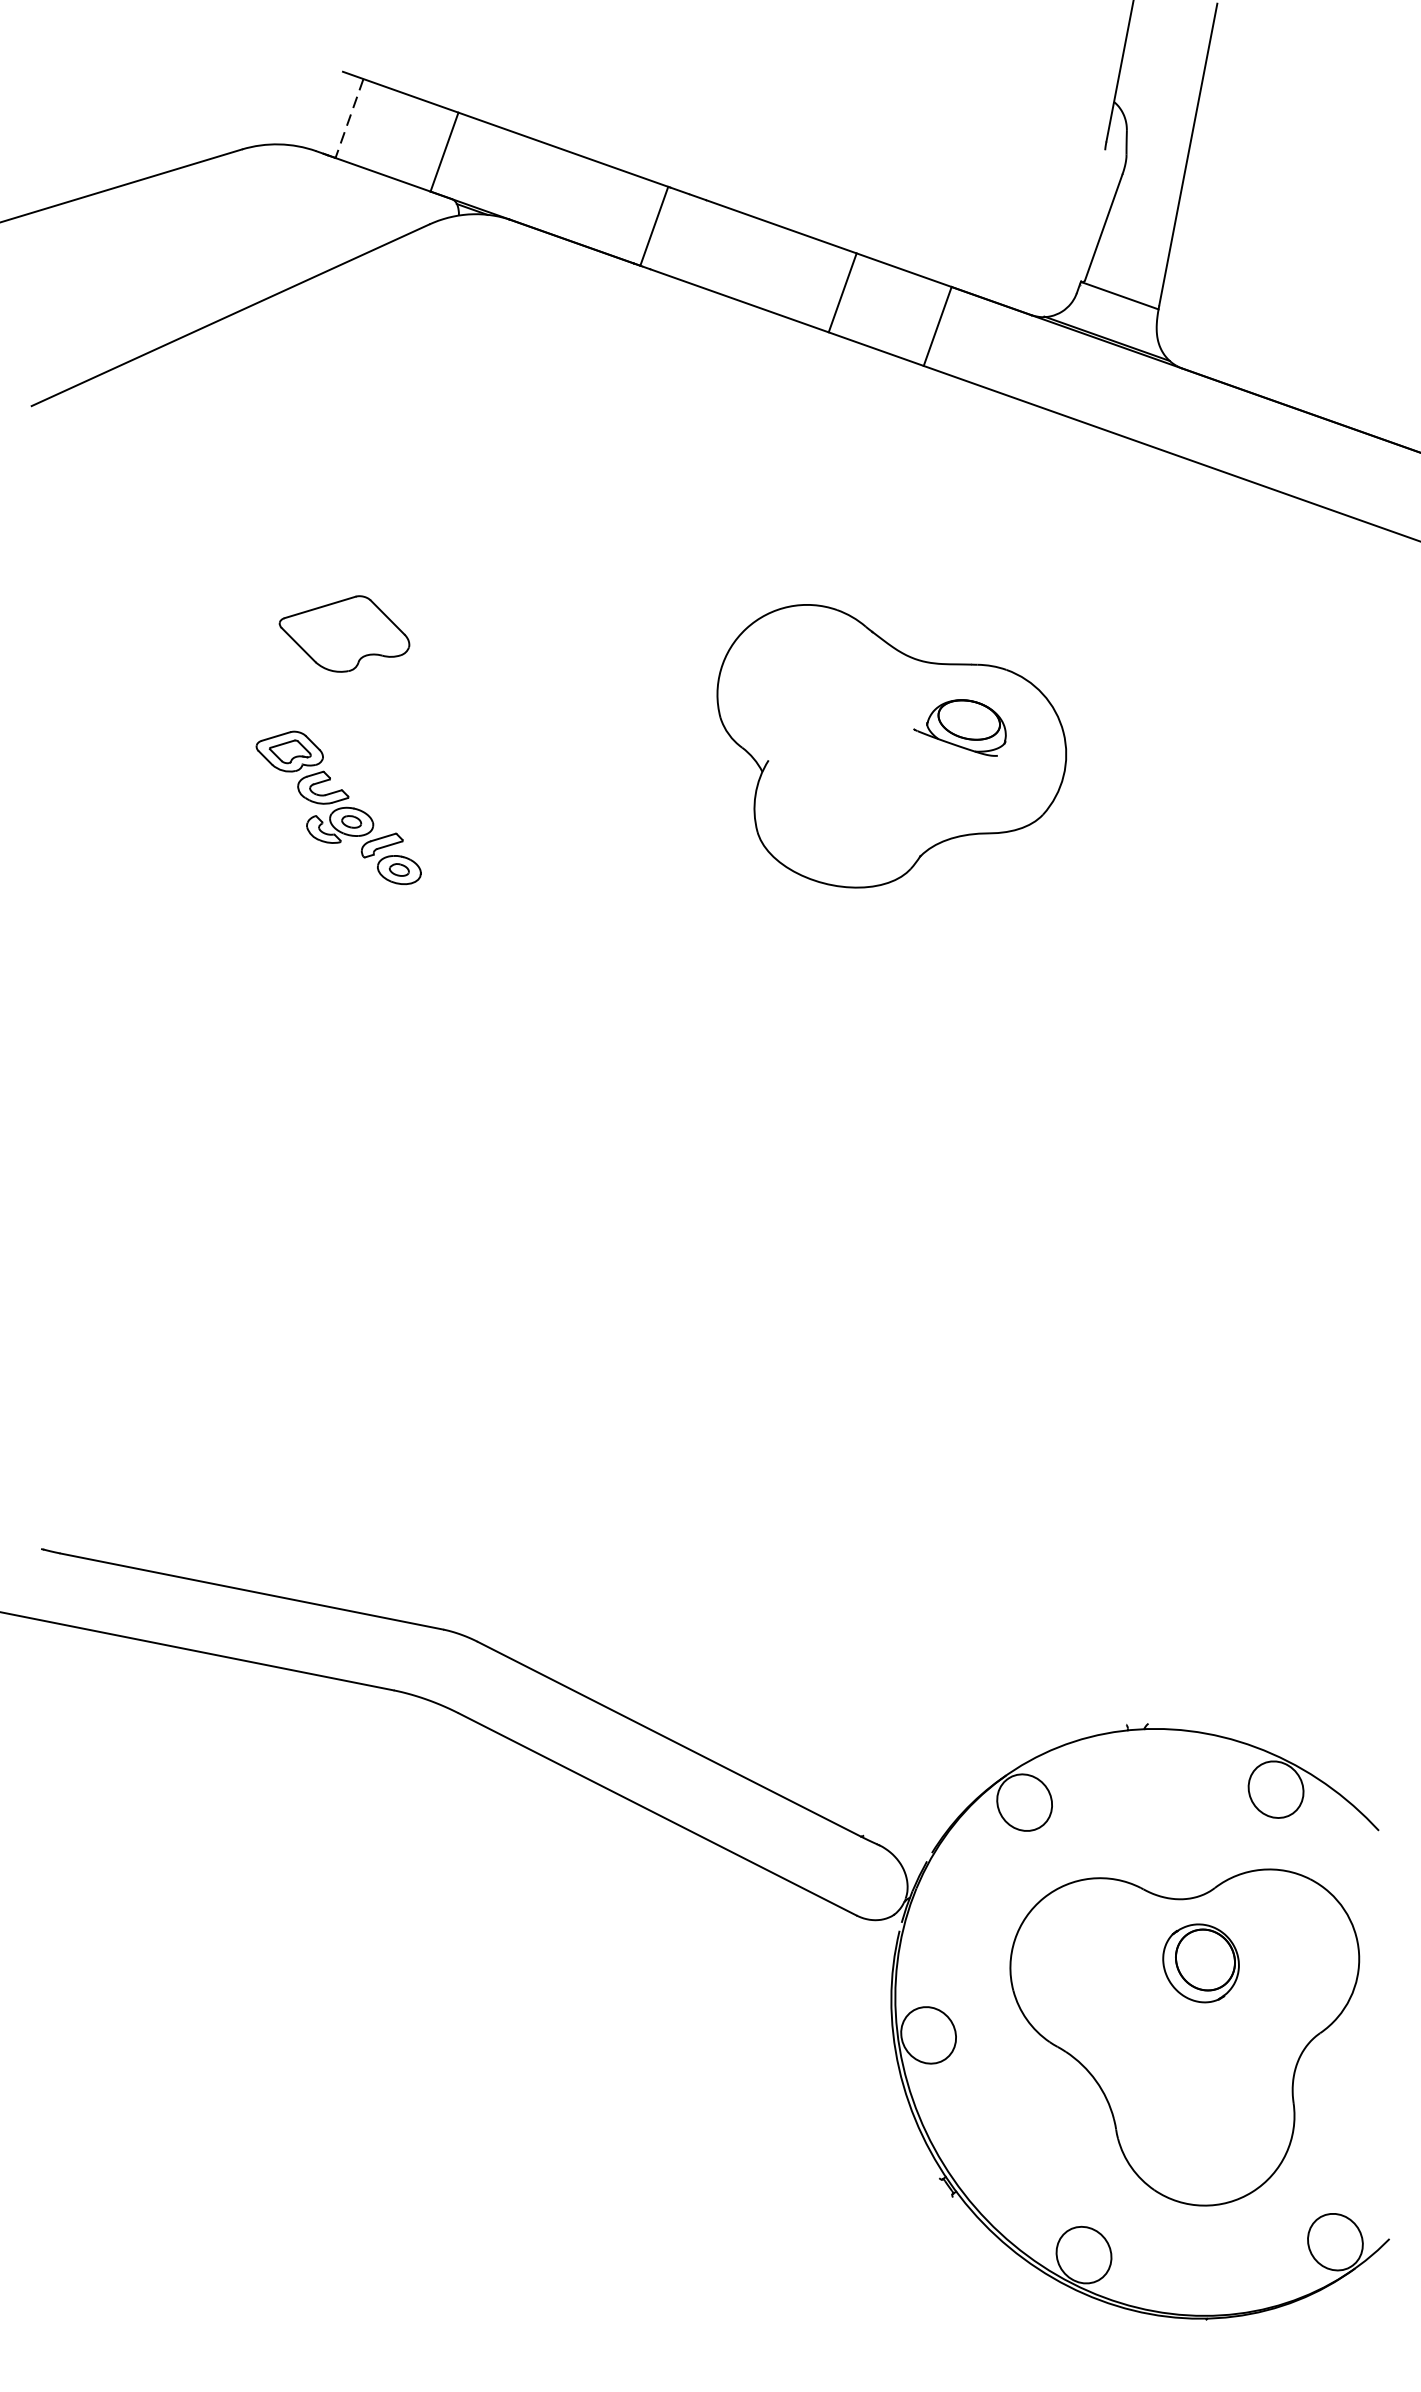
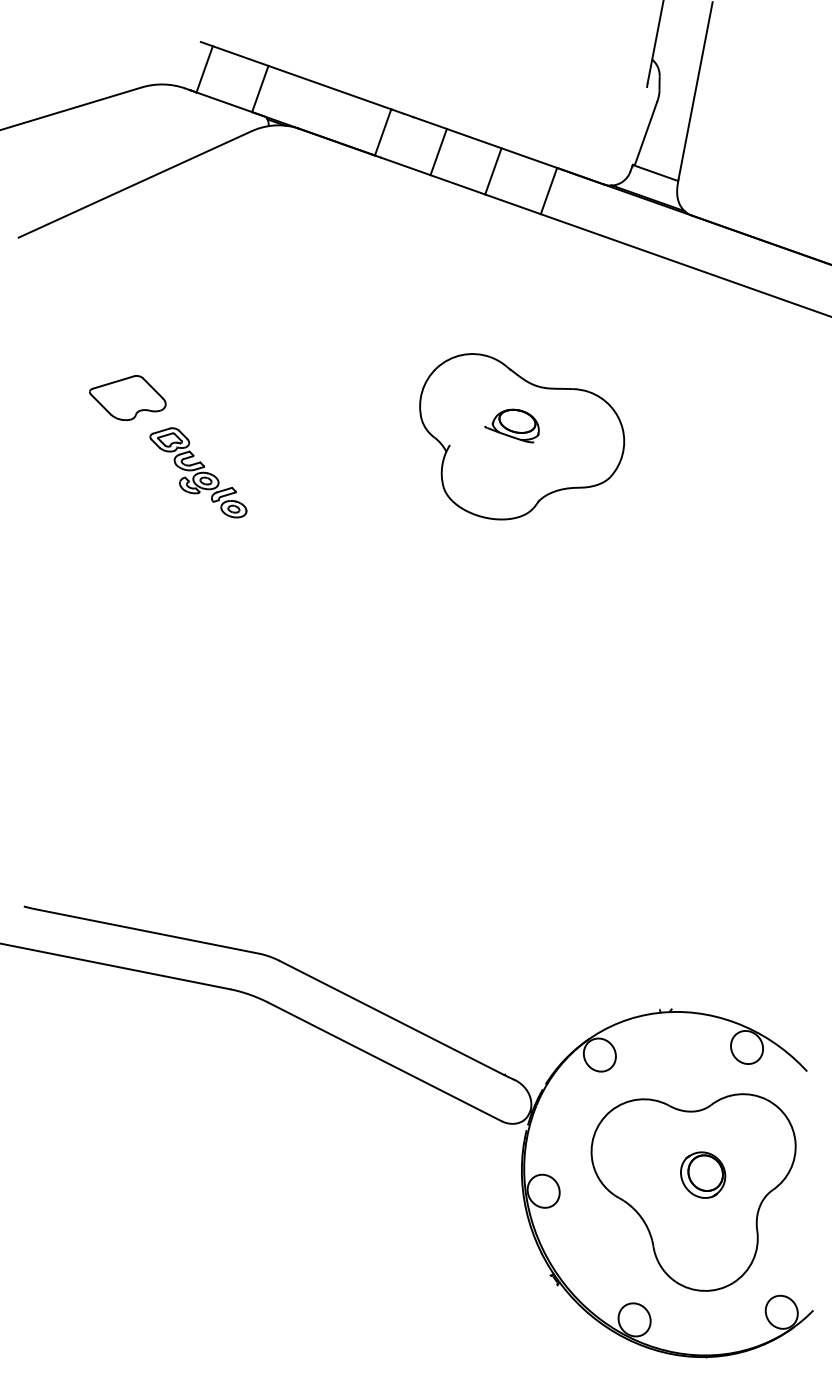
line: (349, 118) -> (204, 69), dashed -> solid
line: (748, 258) -> (438, 151), added
part: (344, 634) -> (127, 398), moved
part: (959, 727) -> (511, 425), moved
part: (1201, 1962) -> (703, 1174), moved

